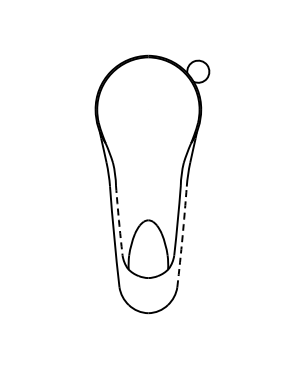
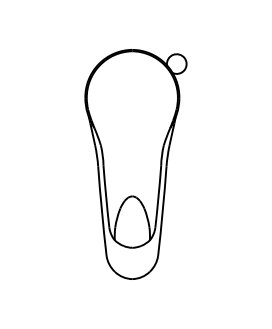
arc: (118, 220) -> (105, 196), dashed -> solid
arc: (182, 236) -> (162, 210), dashed -> solid

